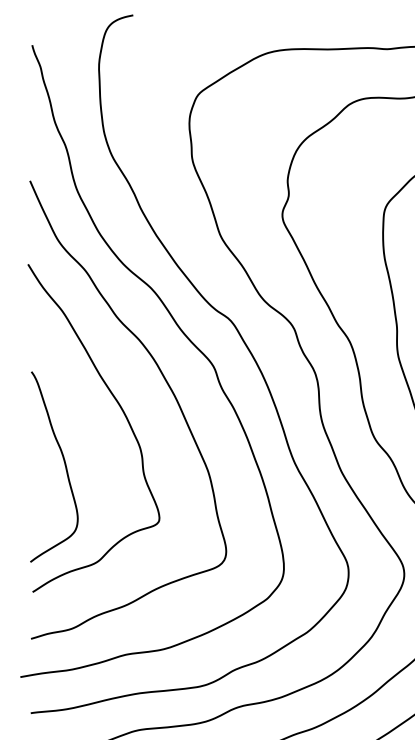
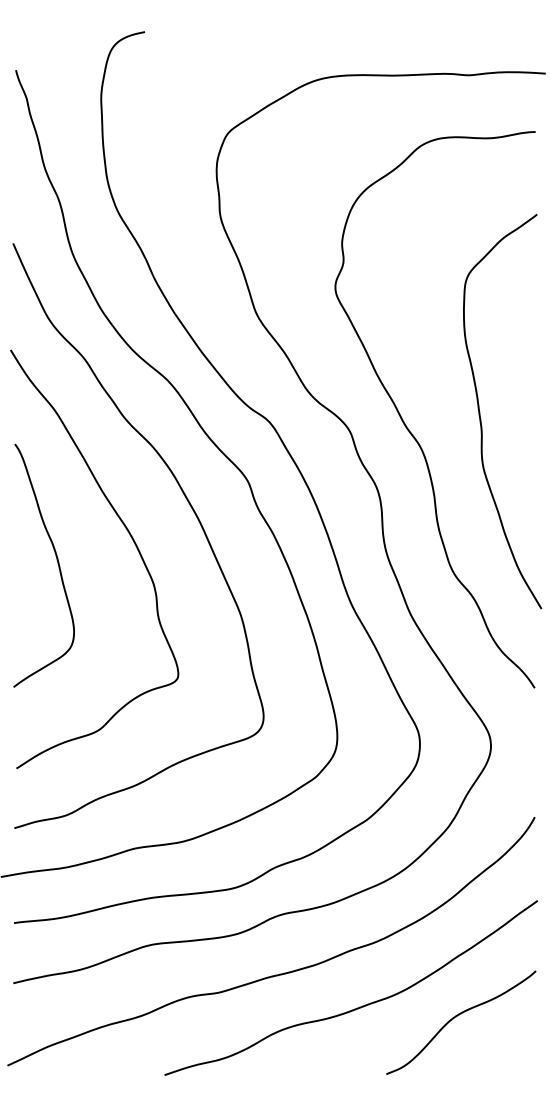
curve: (64, 462) -> (56, 560), moved

